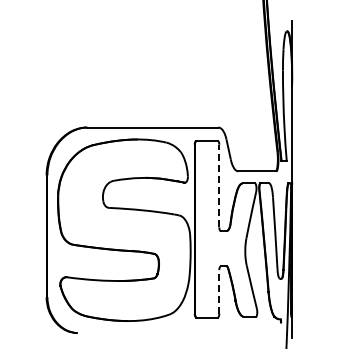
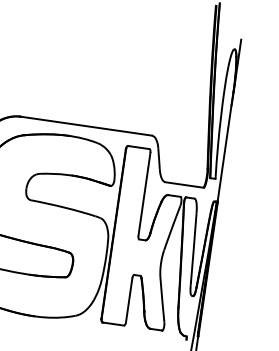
line: (219, 185) -> (144, 193), dashed -> solid
line: (219, 292) -> (129, 300), dashed -> solid

